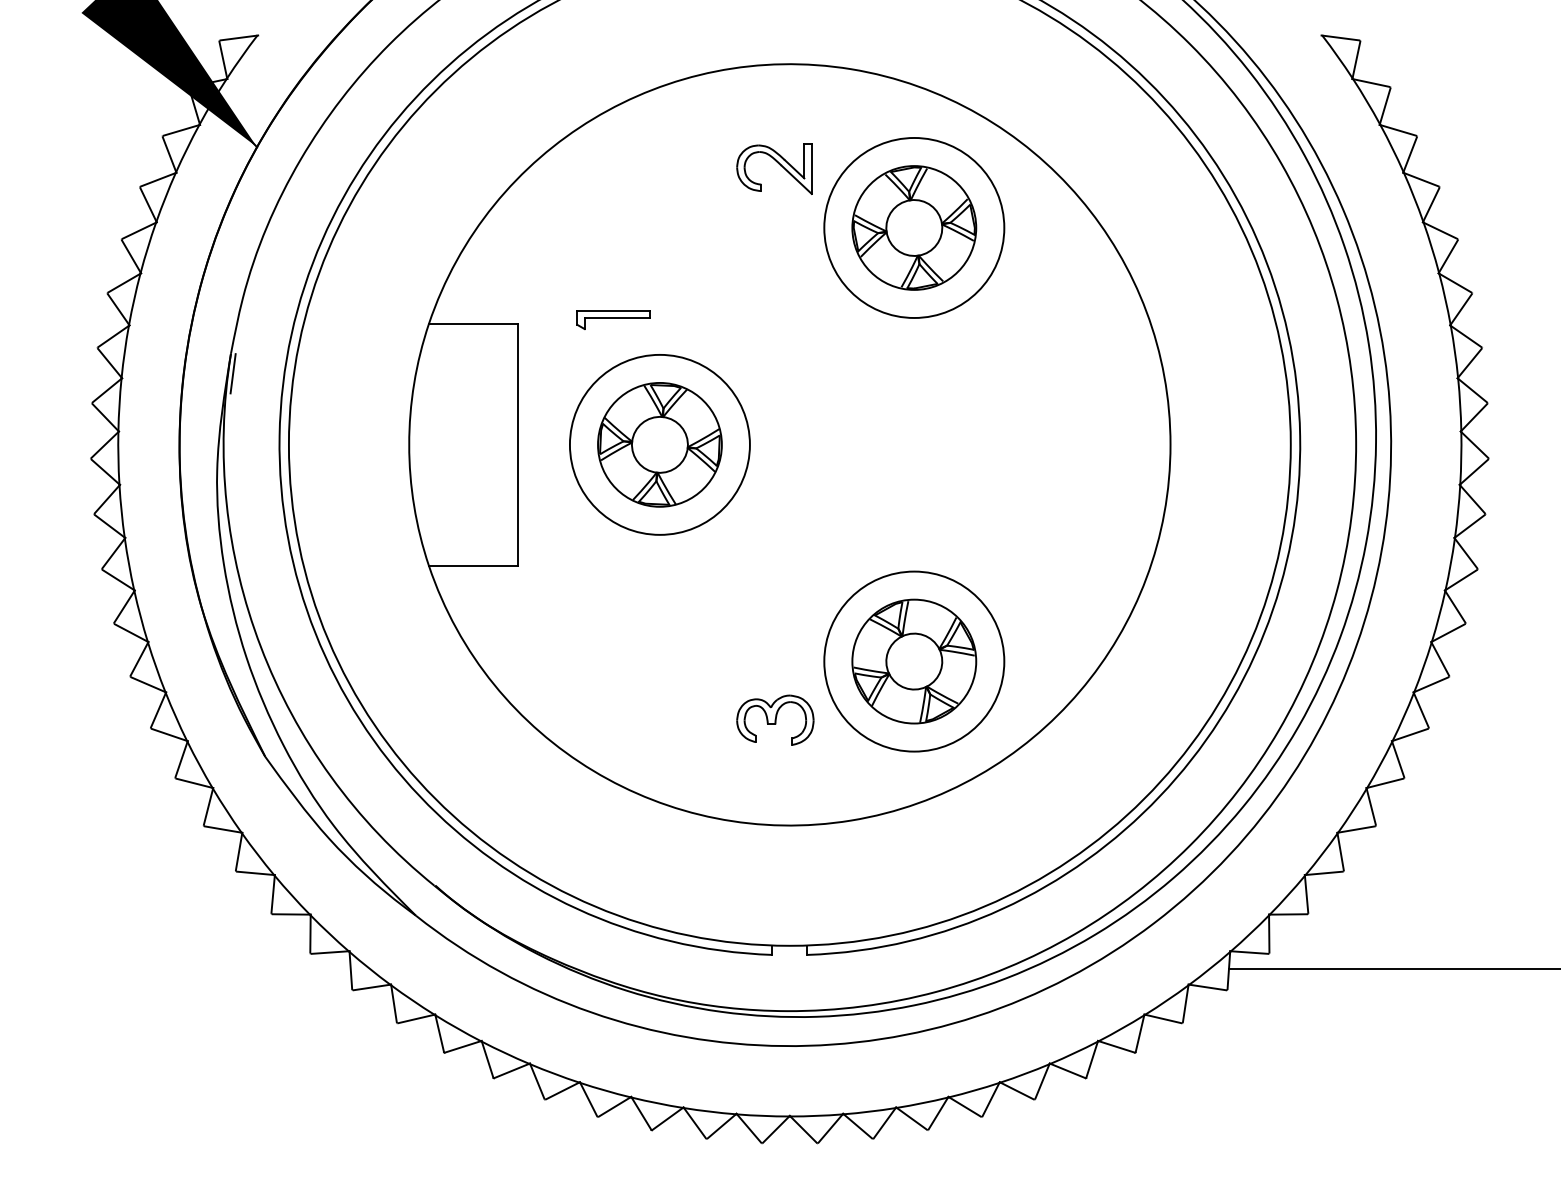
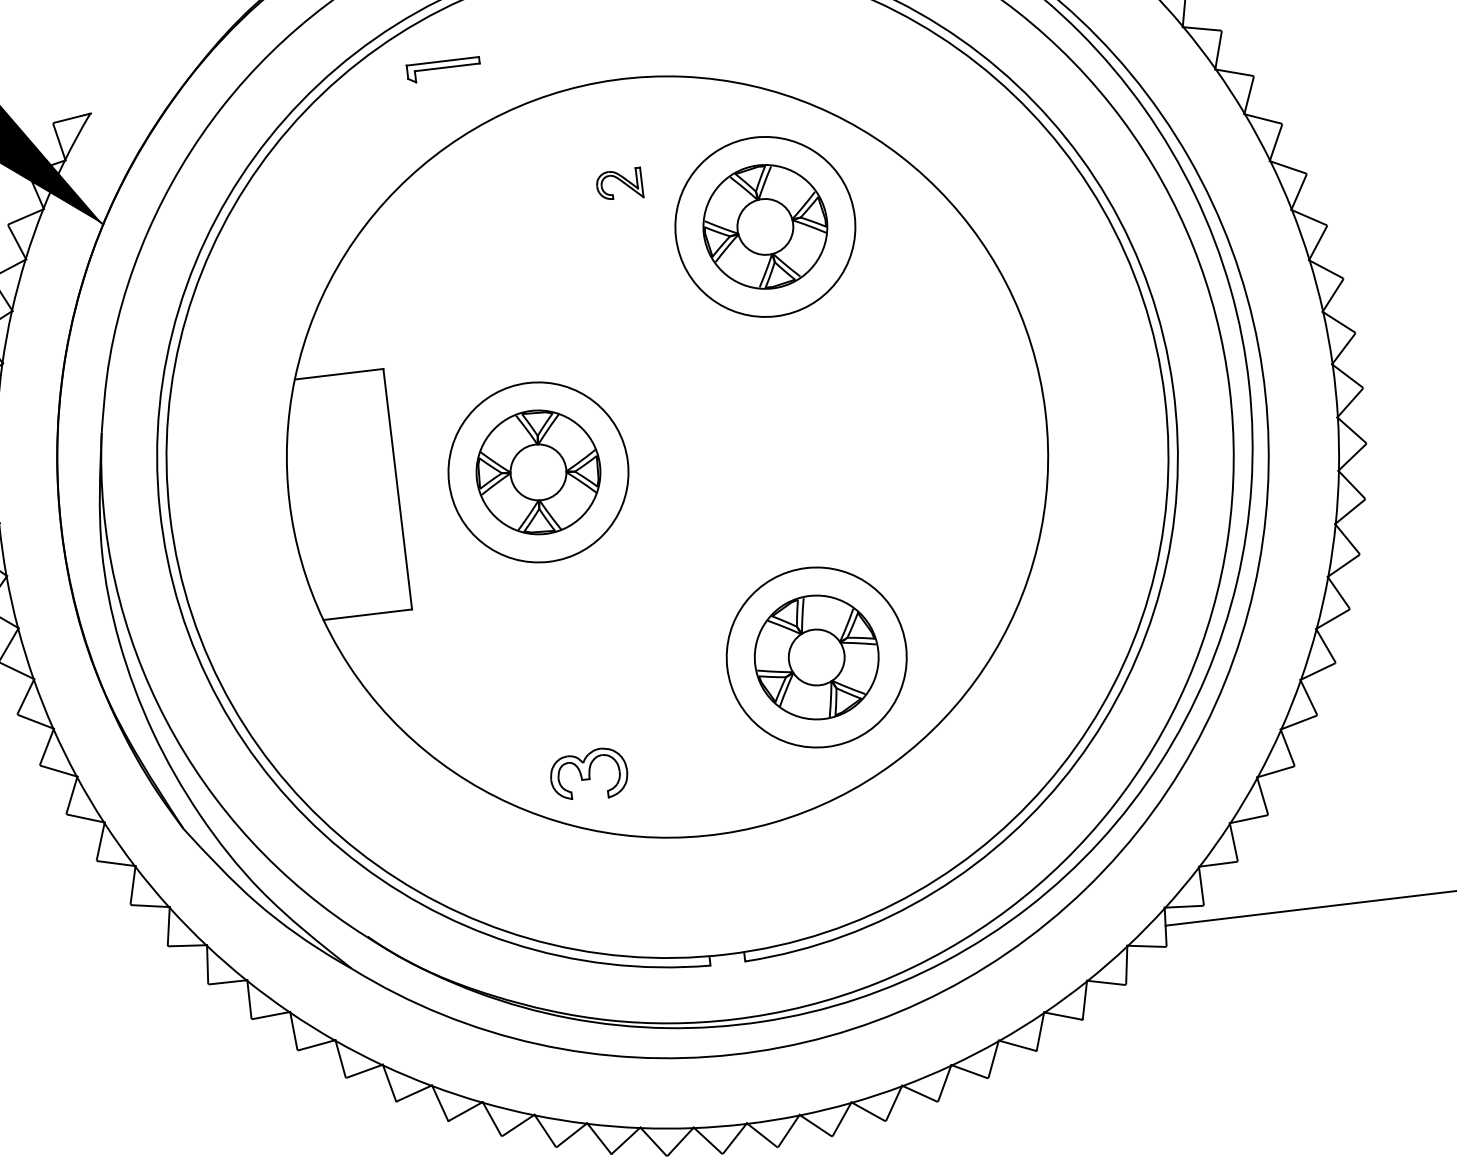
part: (774, 168) -> (619, 184), size x0.6
part: (613, 319) -> (443, 69), moved
line: (232, 373) -> (105, 452), removed
part: (775, 719) -> (589, 774), moved

